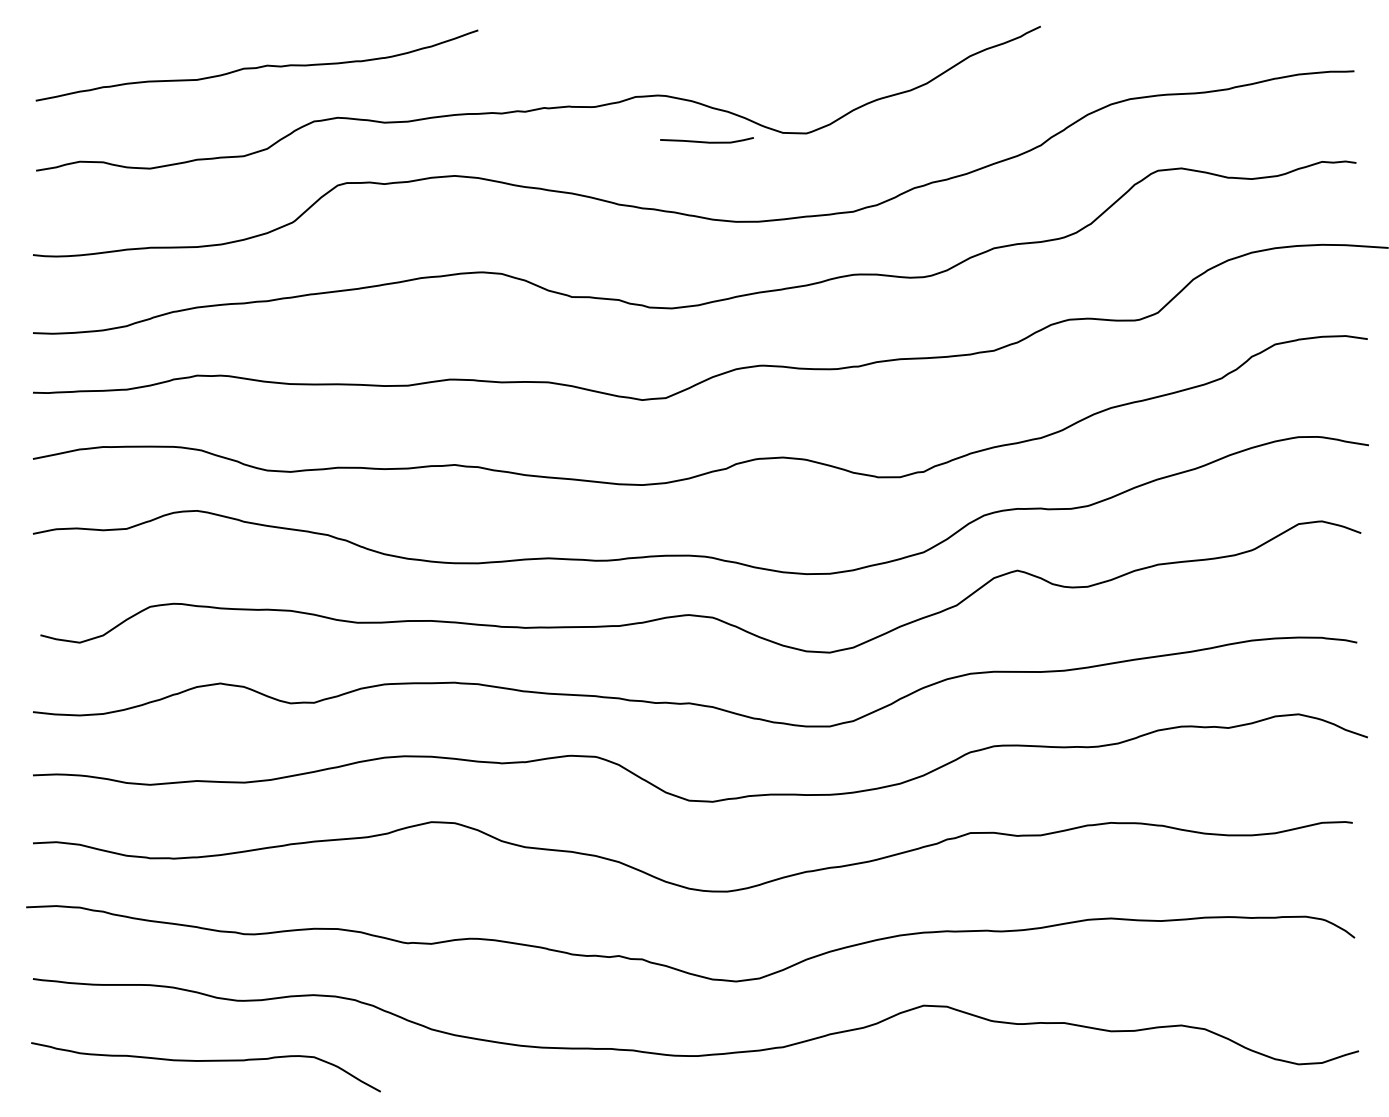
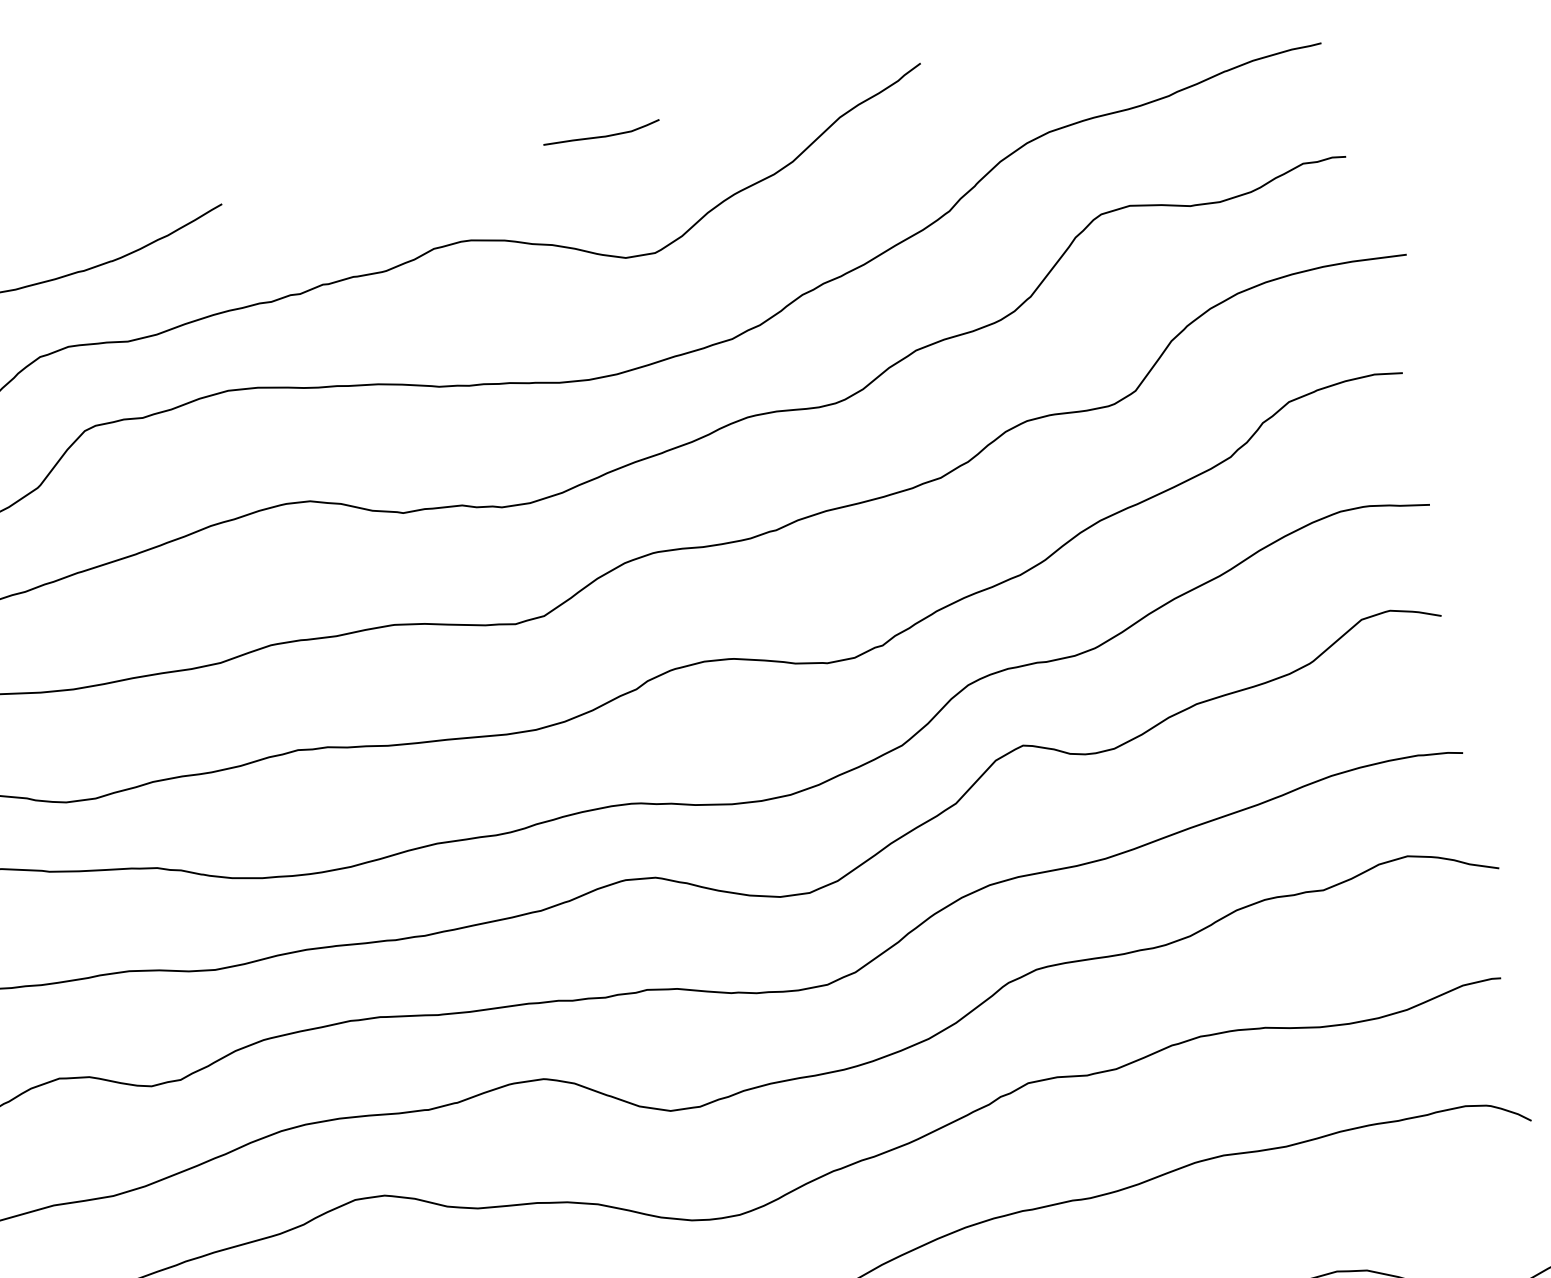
curve: (706, 141) -> (601, 135), moved

